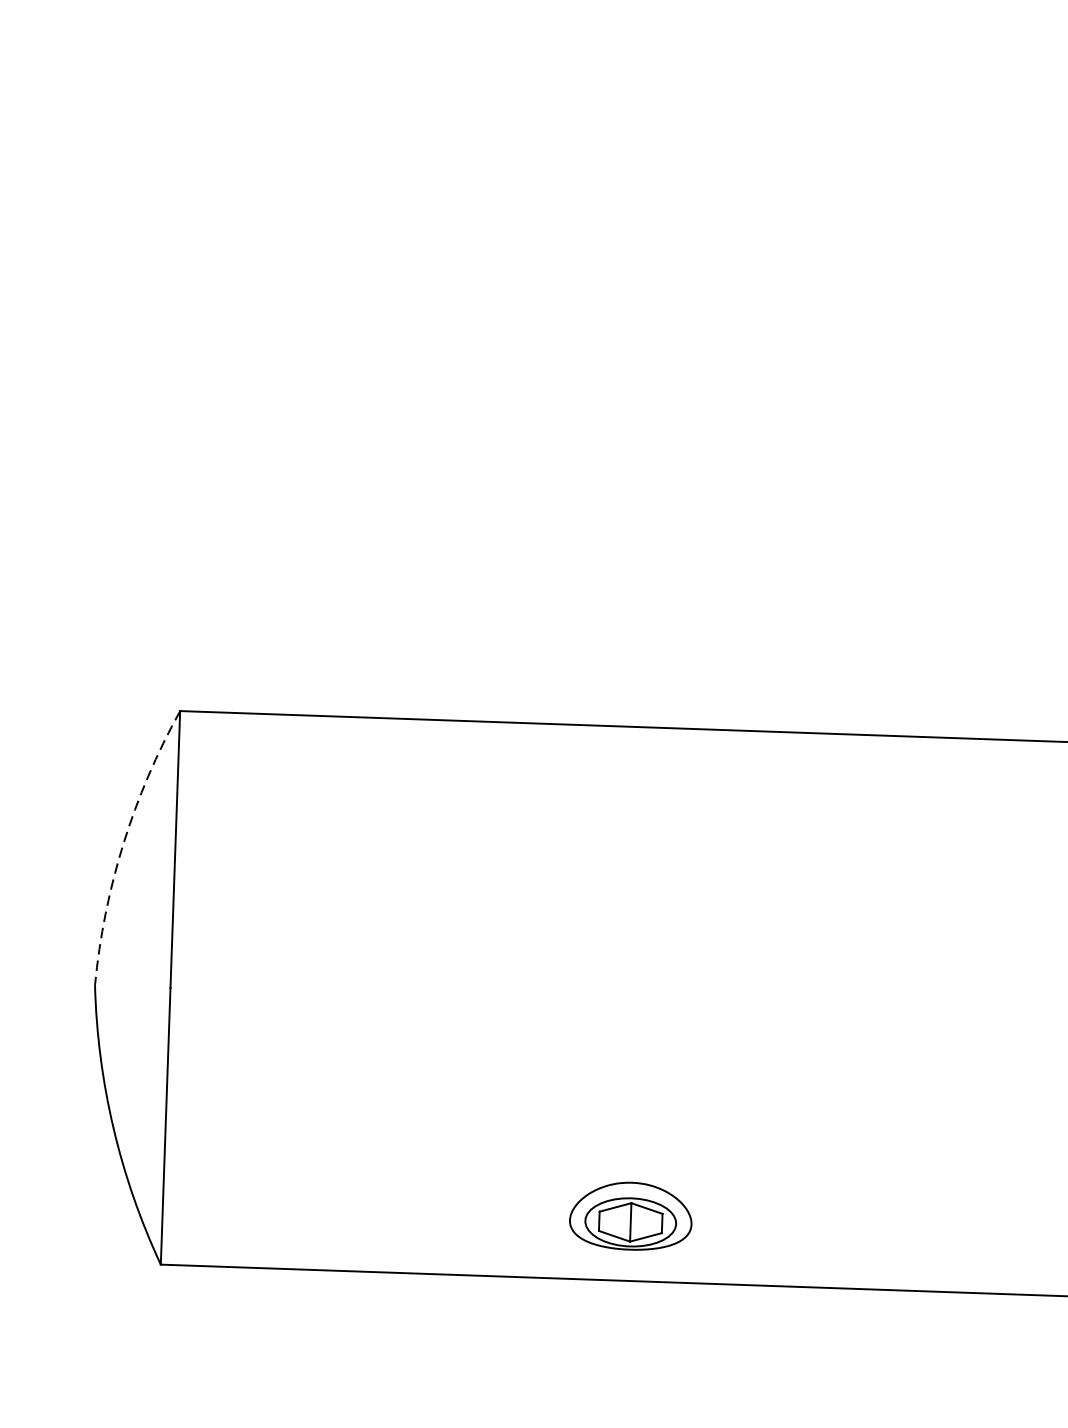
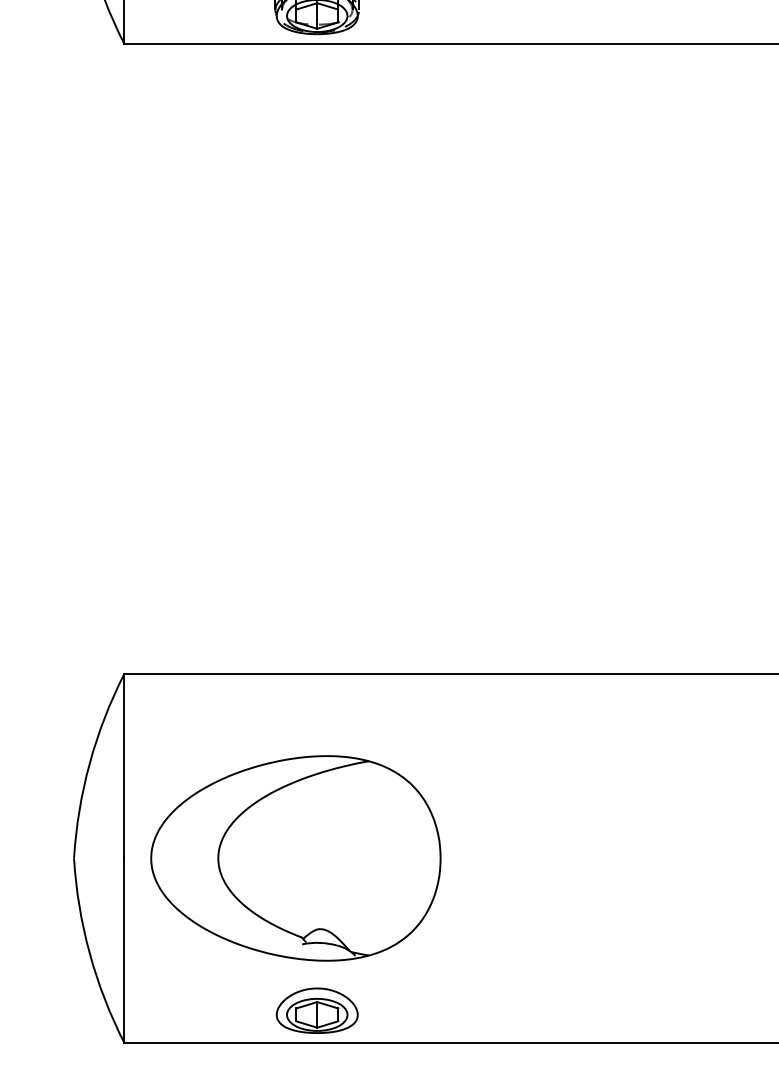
arc: (123, 843) -> (89, 763), dashed -> solid
part: (427, 996) -> (295, 858), added
part: (629, 1215) -> (316, 1010), moved

